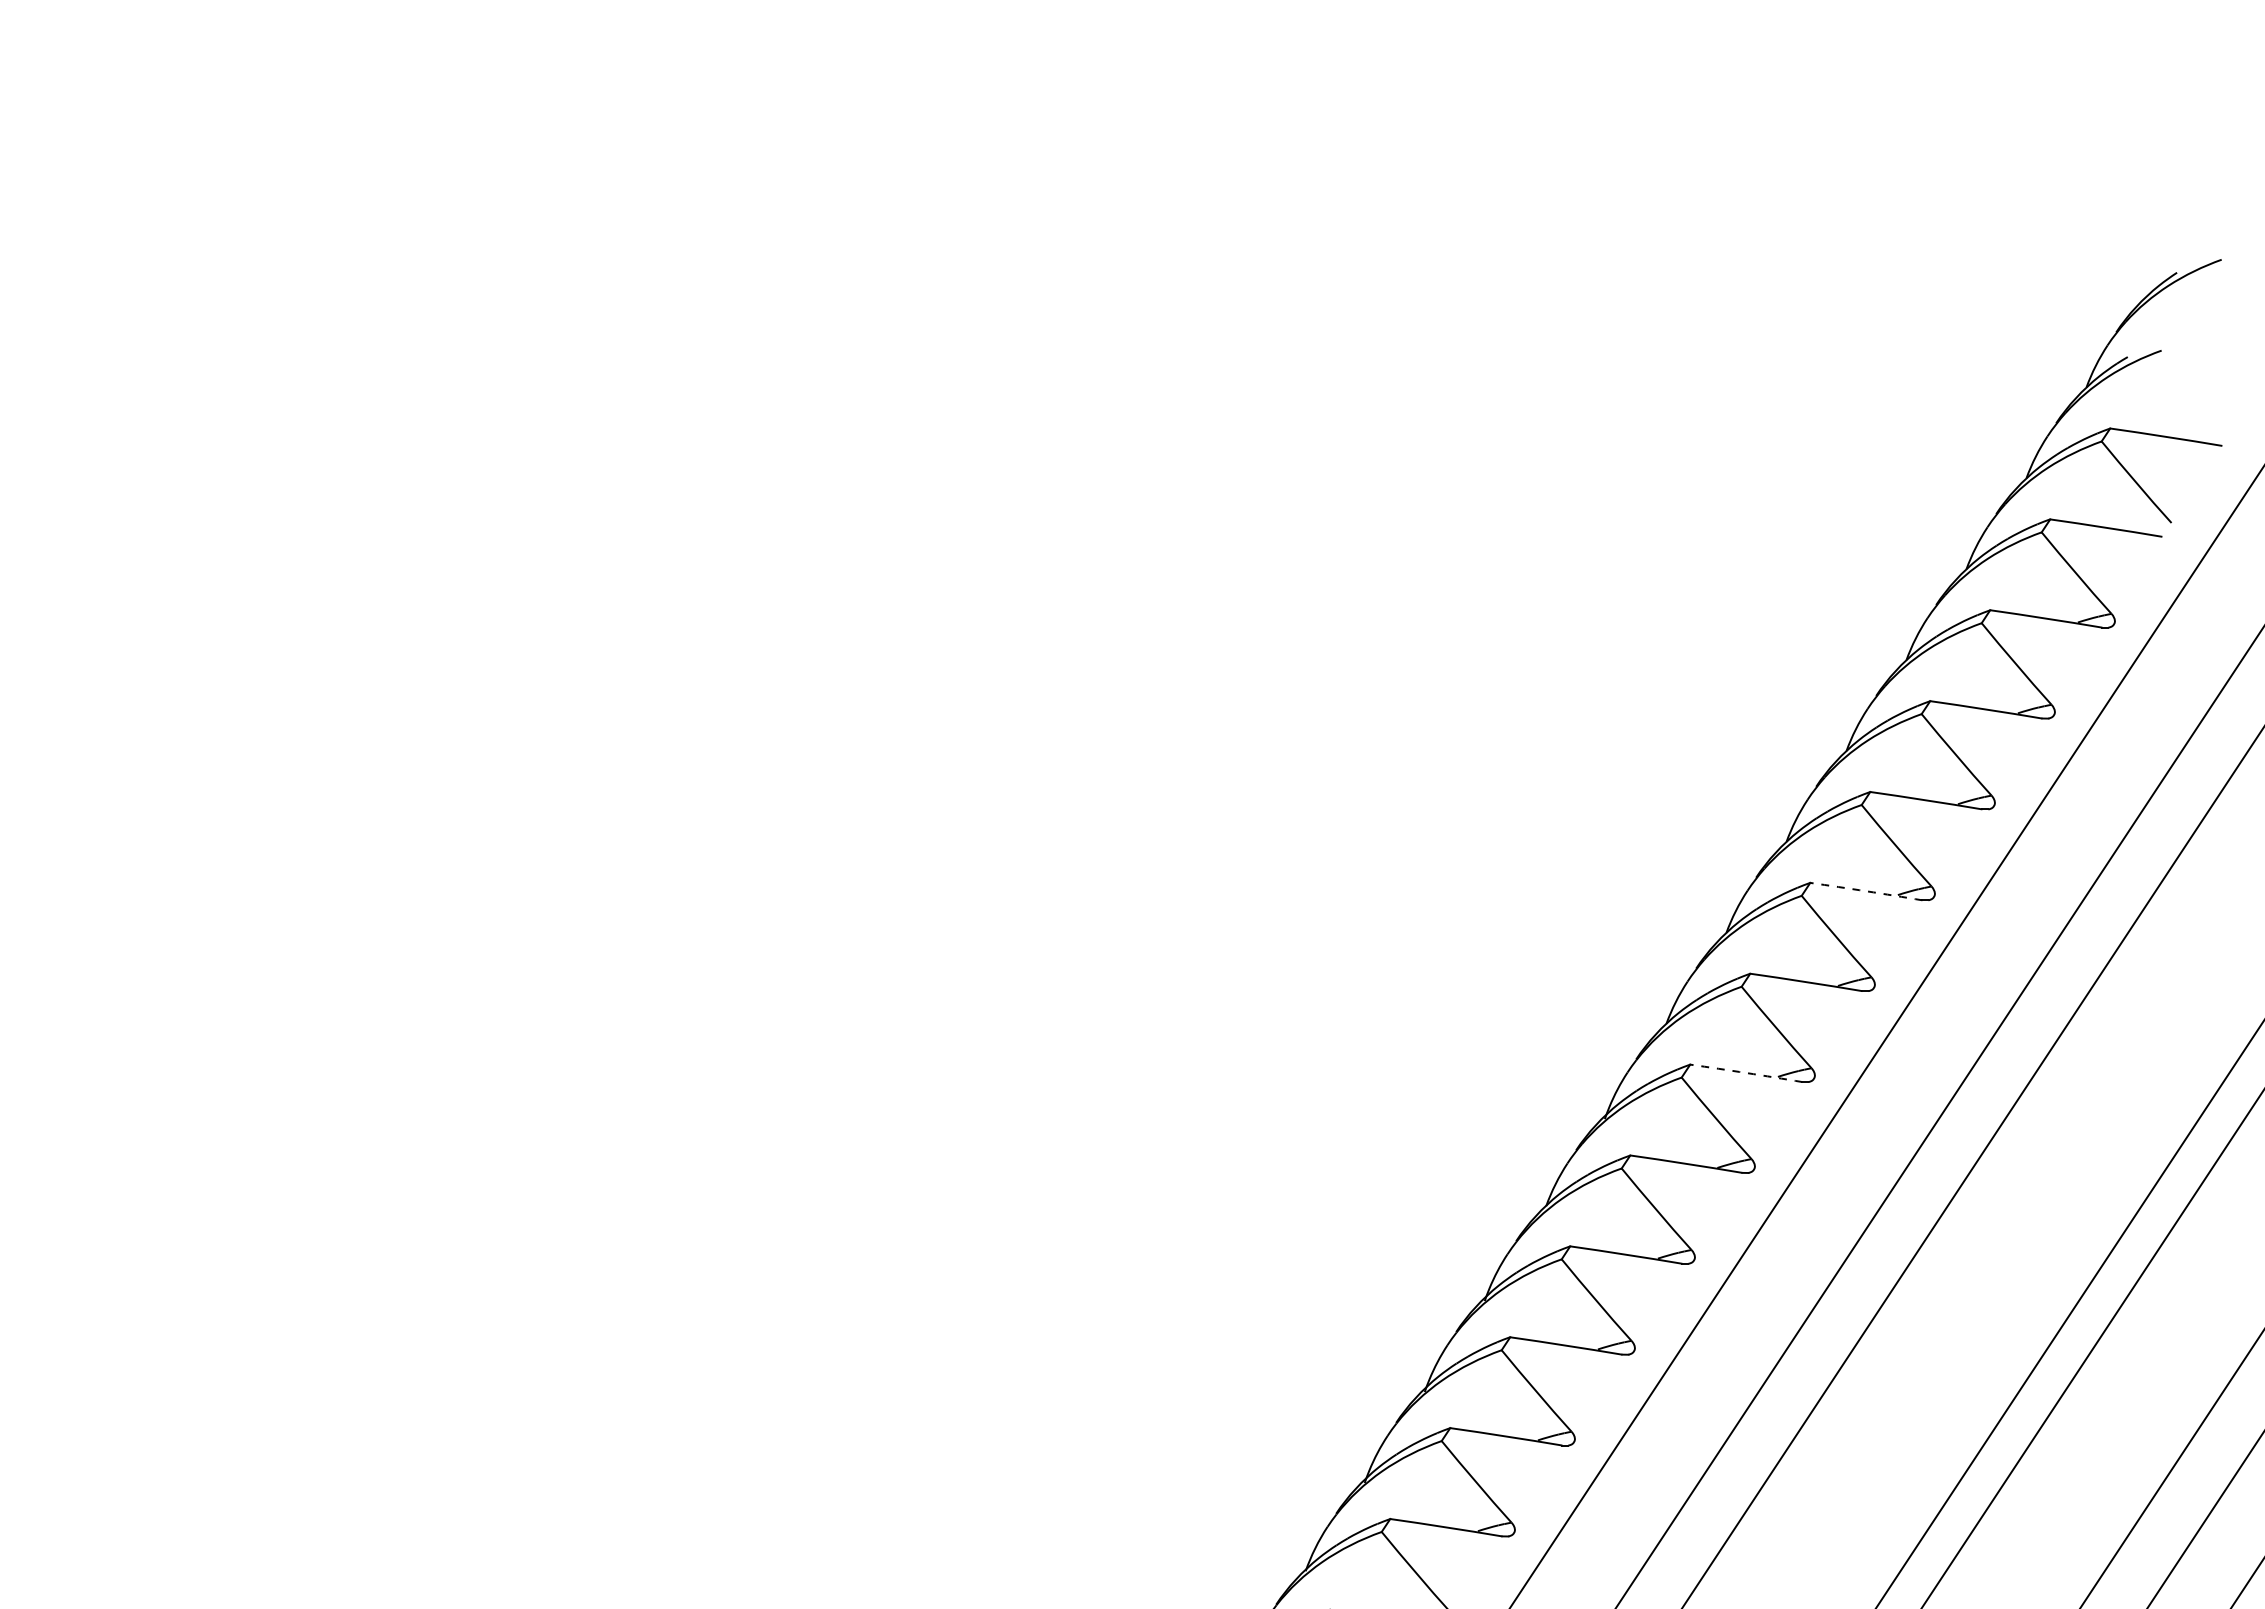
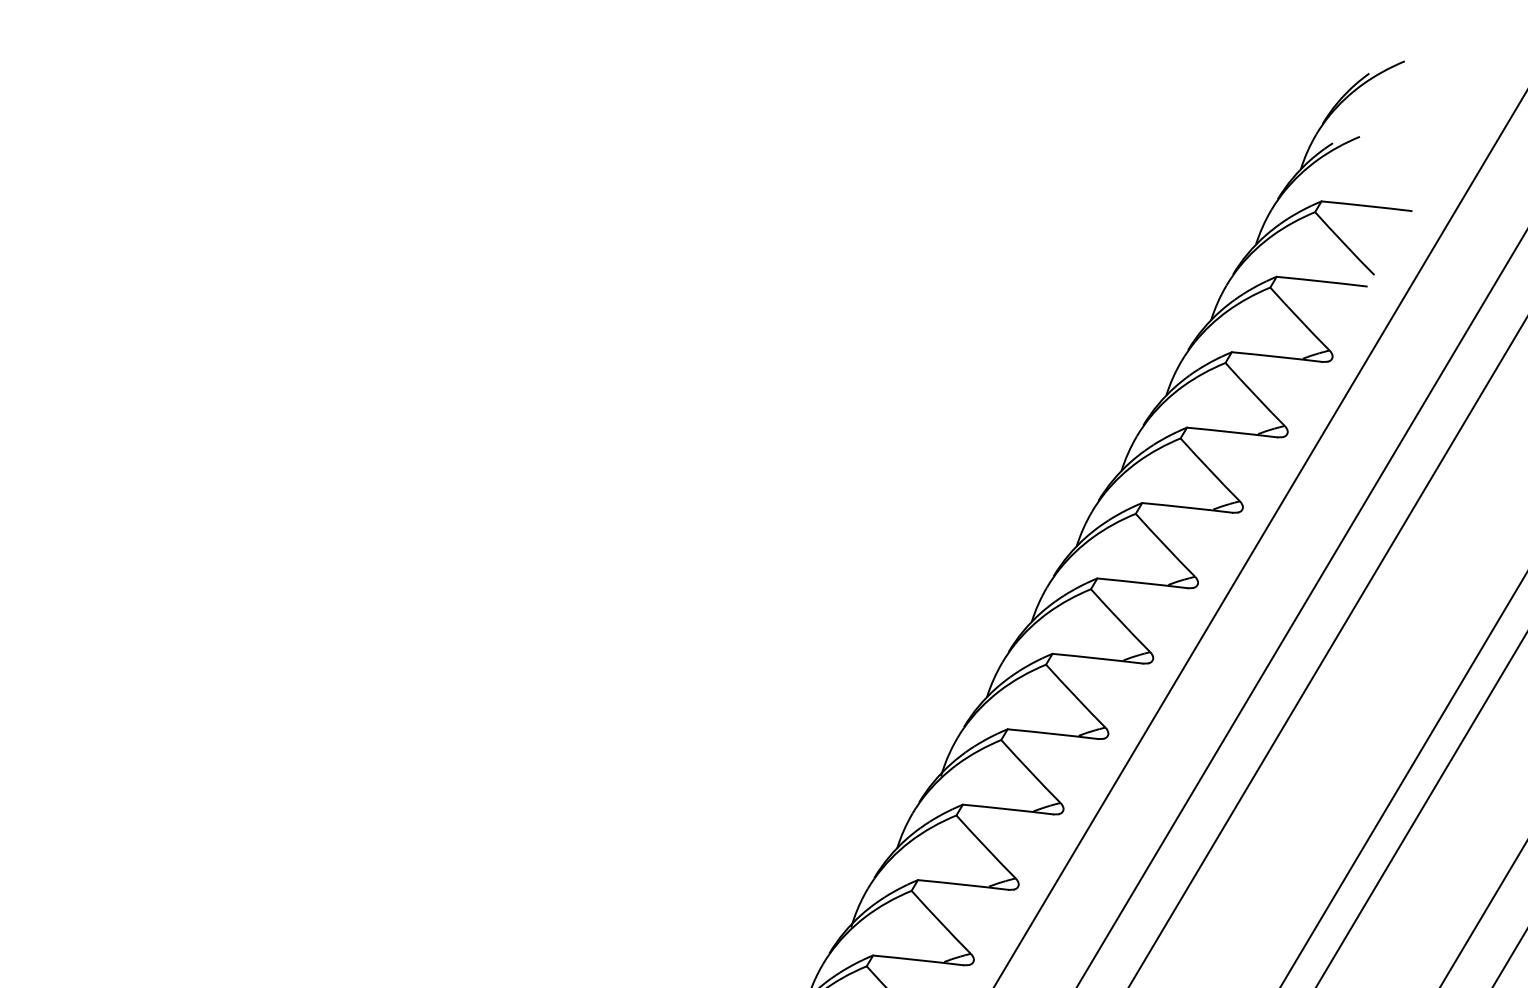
arc: (1866, 891) -> (1142, 583), dashed -> solid
arc: (1746, 1073) -> (1053, 734), dashed -> solid

